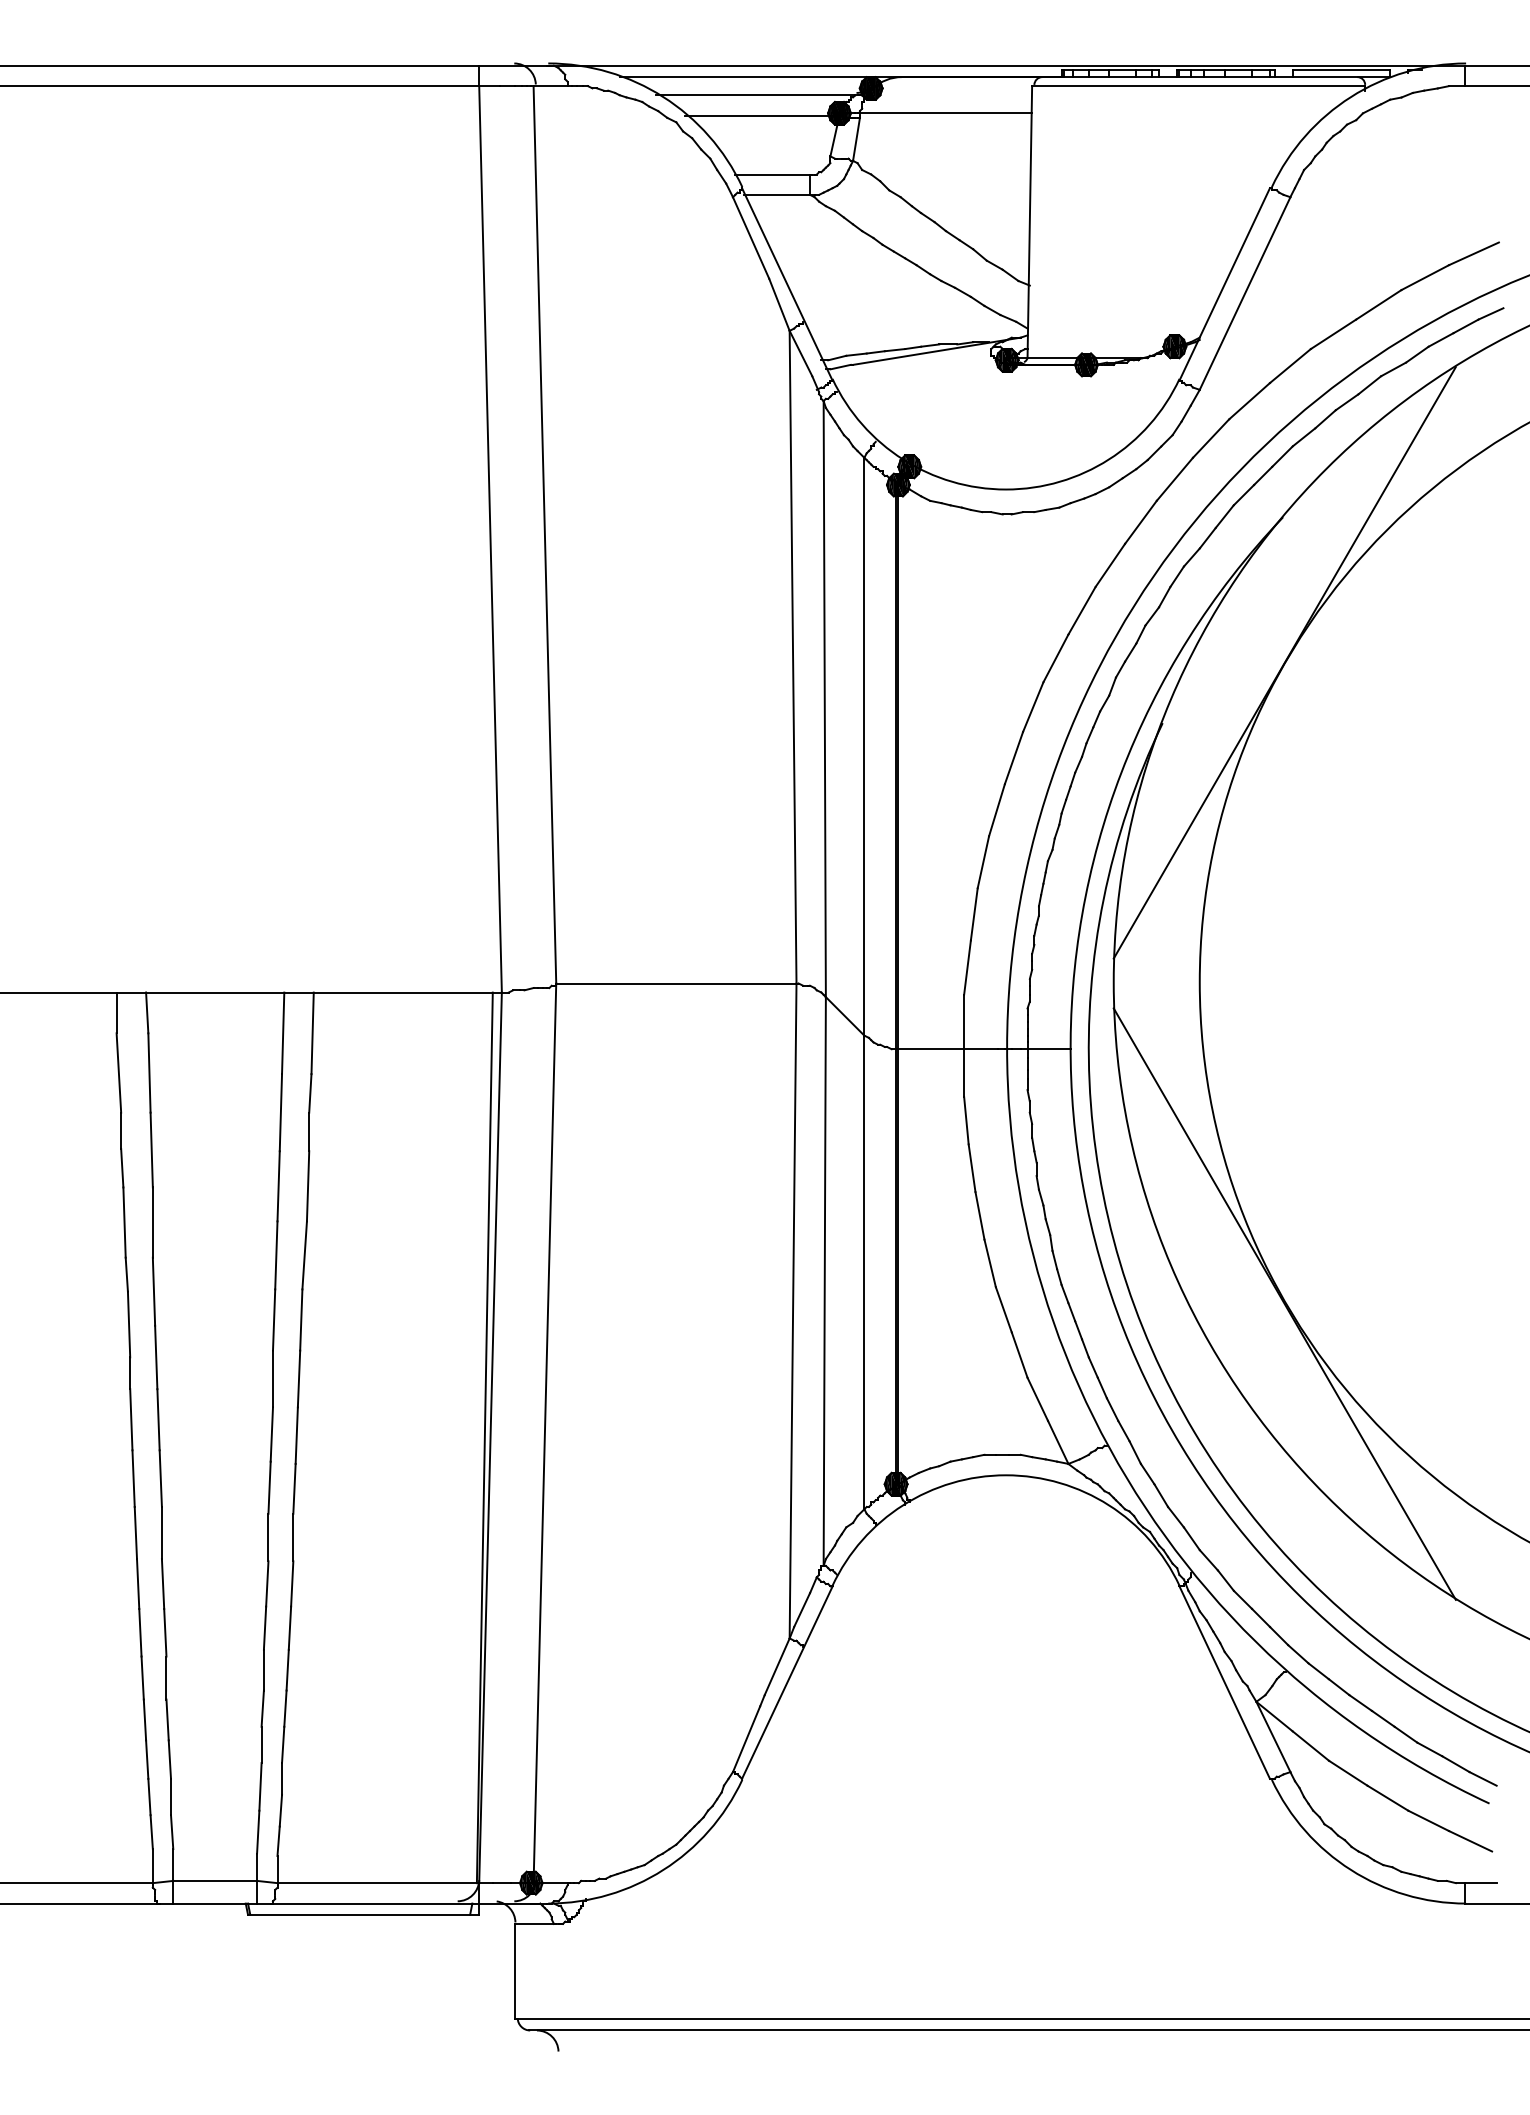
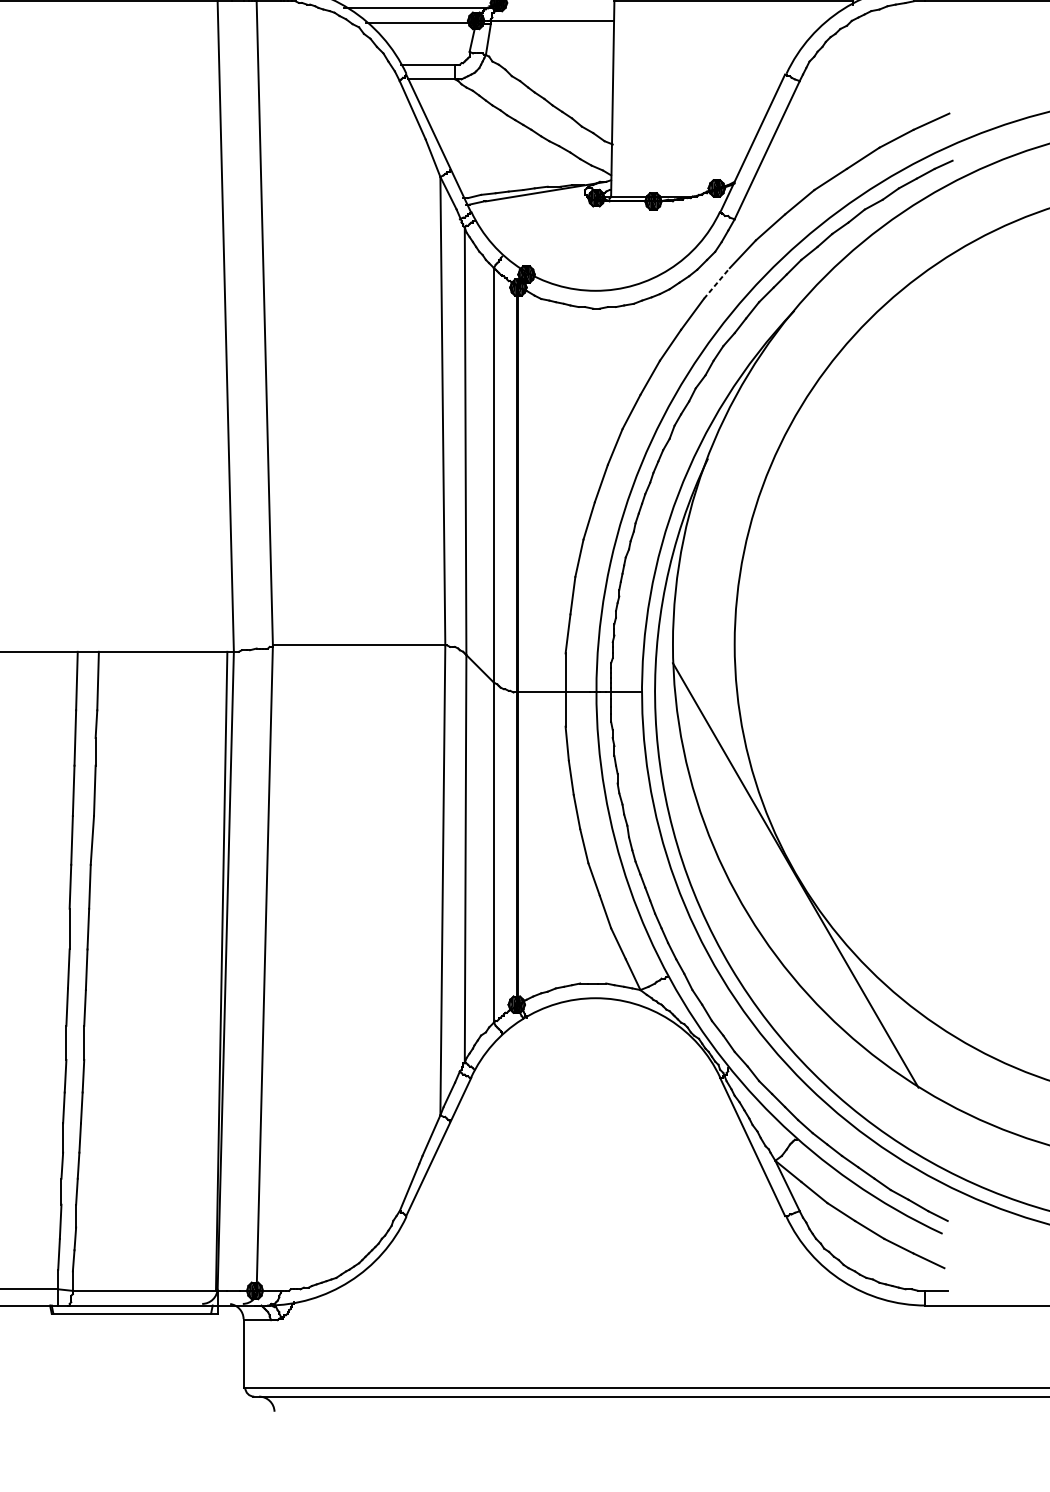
line: (1175, 478) -> (717, 282), solid -> dashed
line: (1284, 662) -> (795, 414), removed

